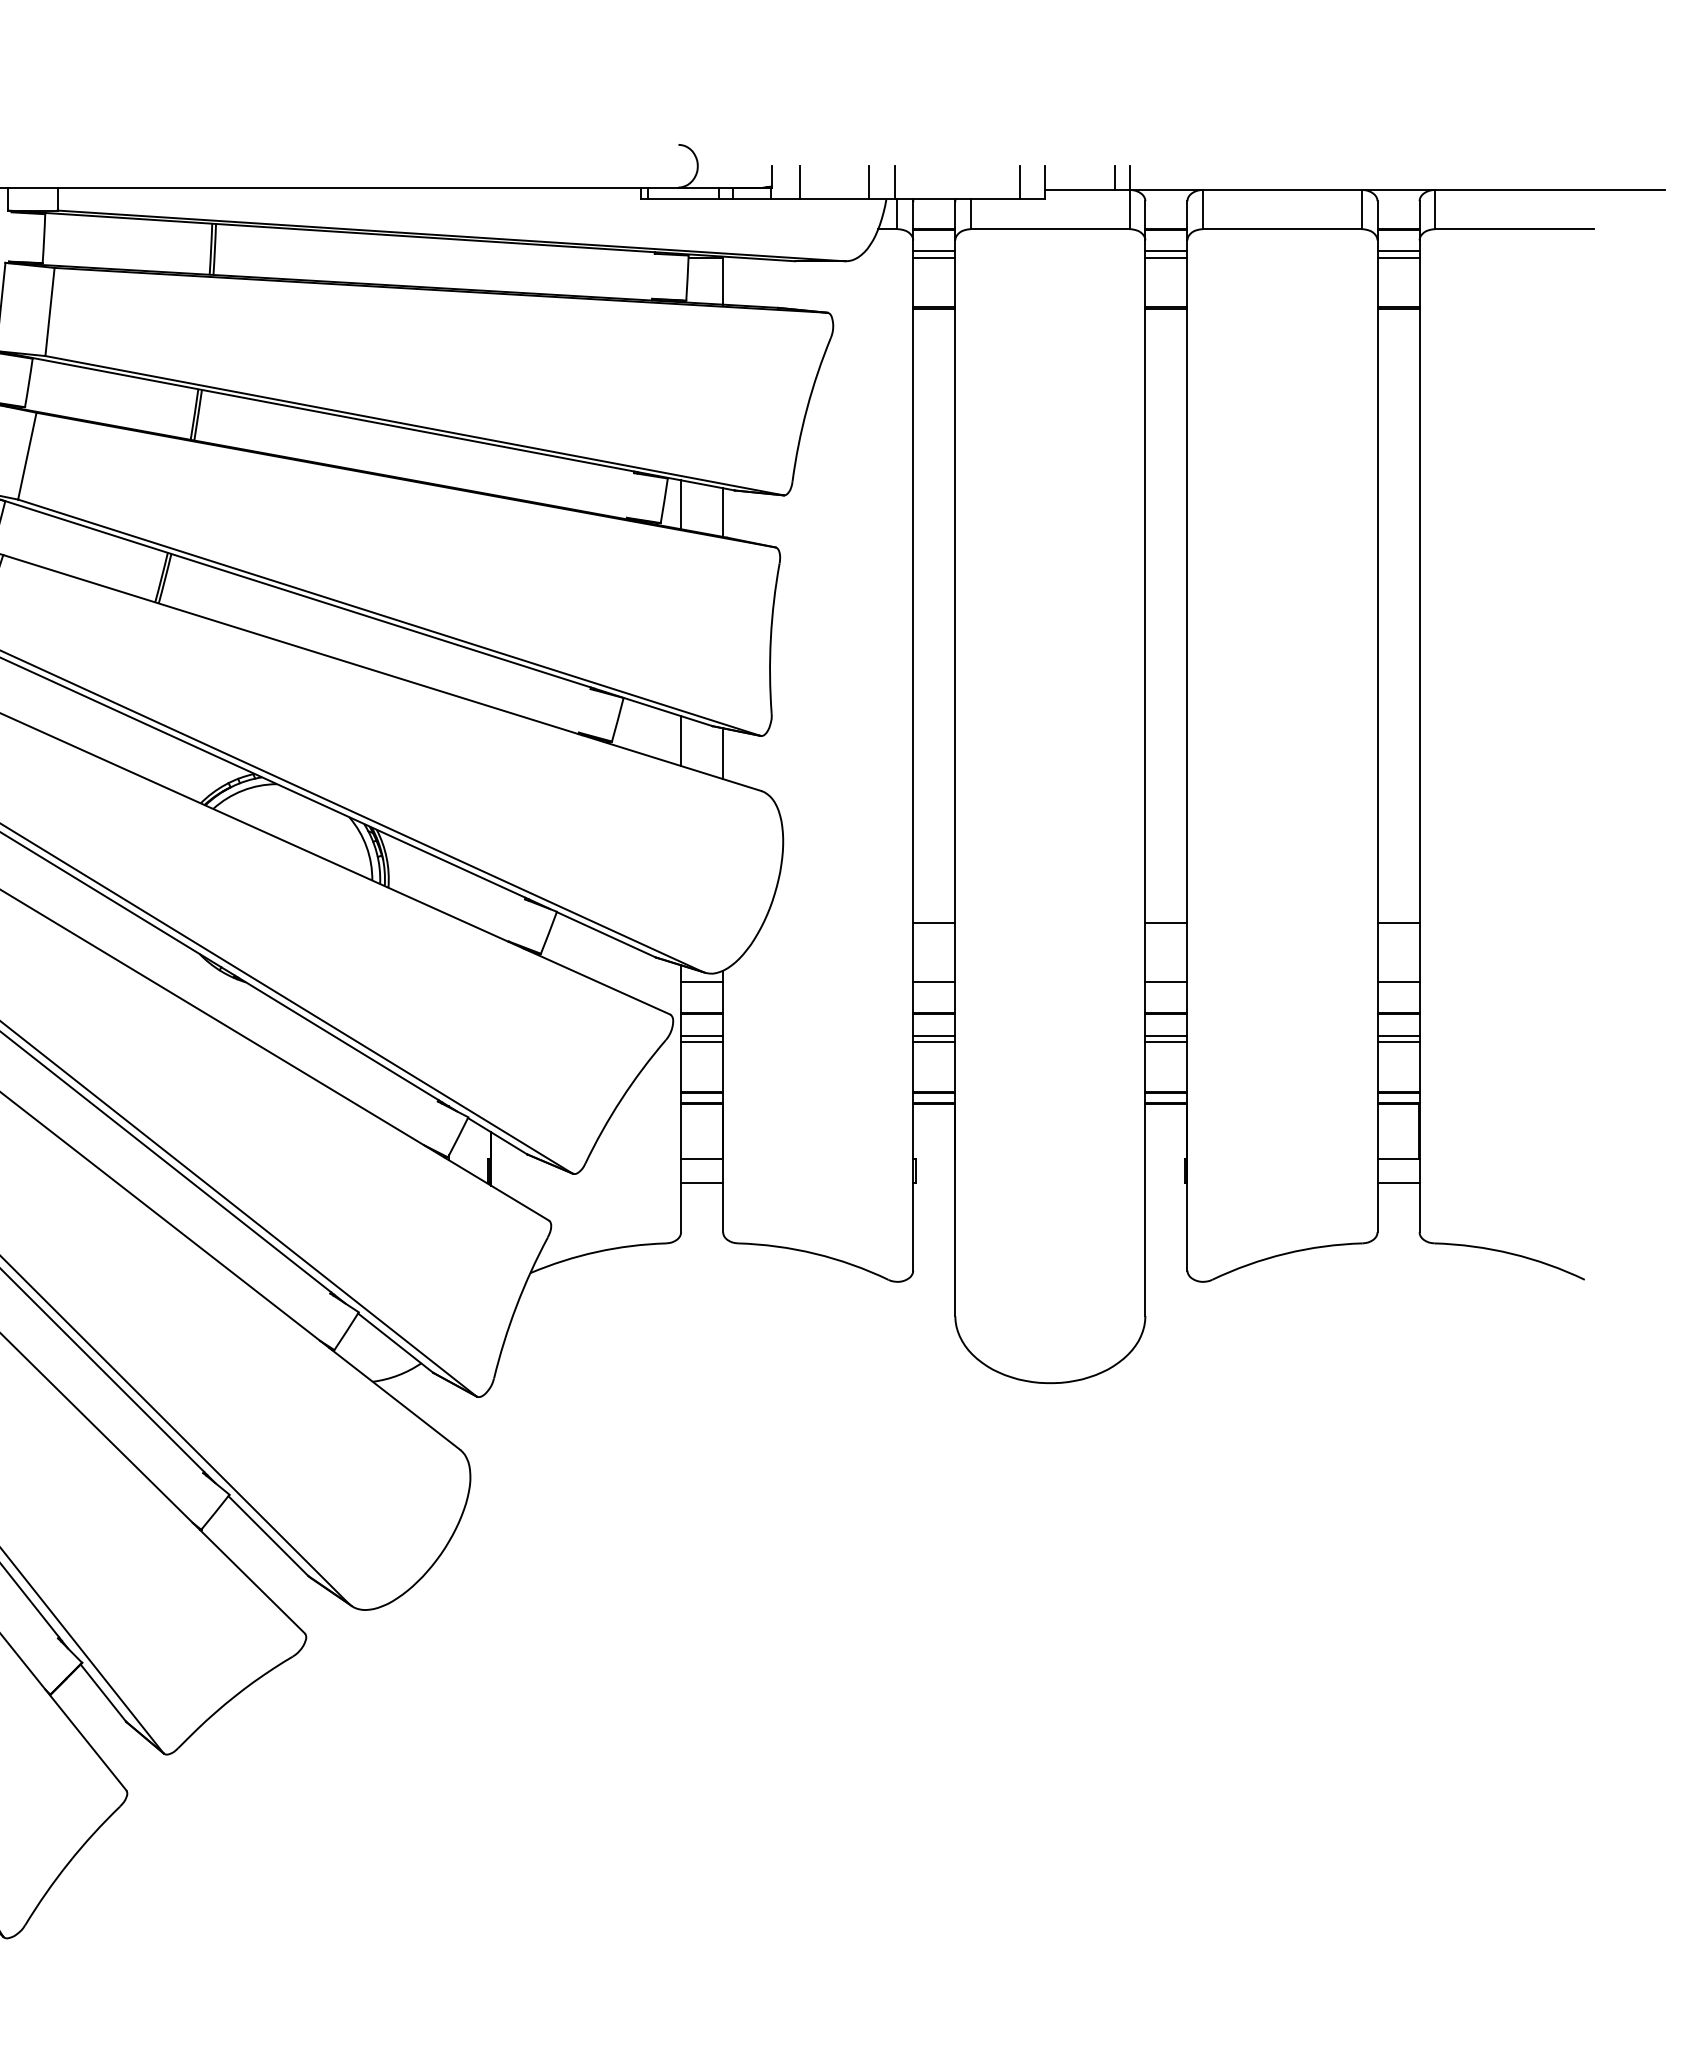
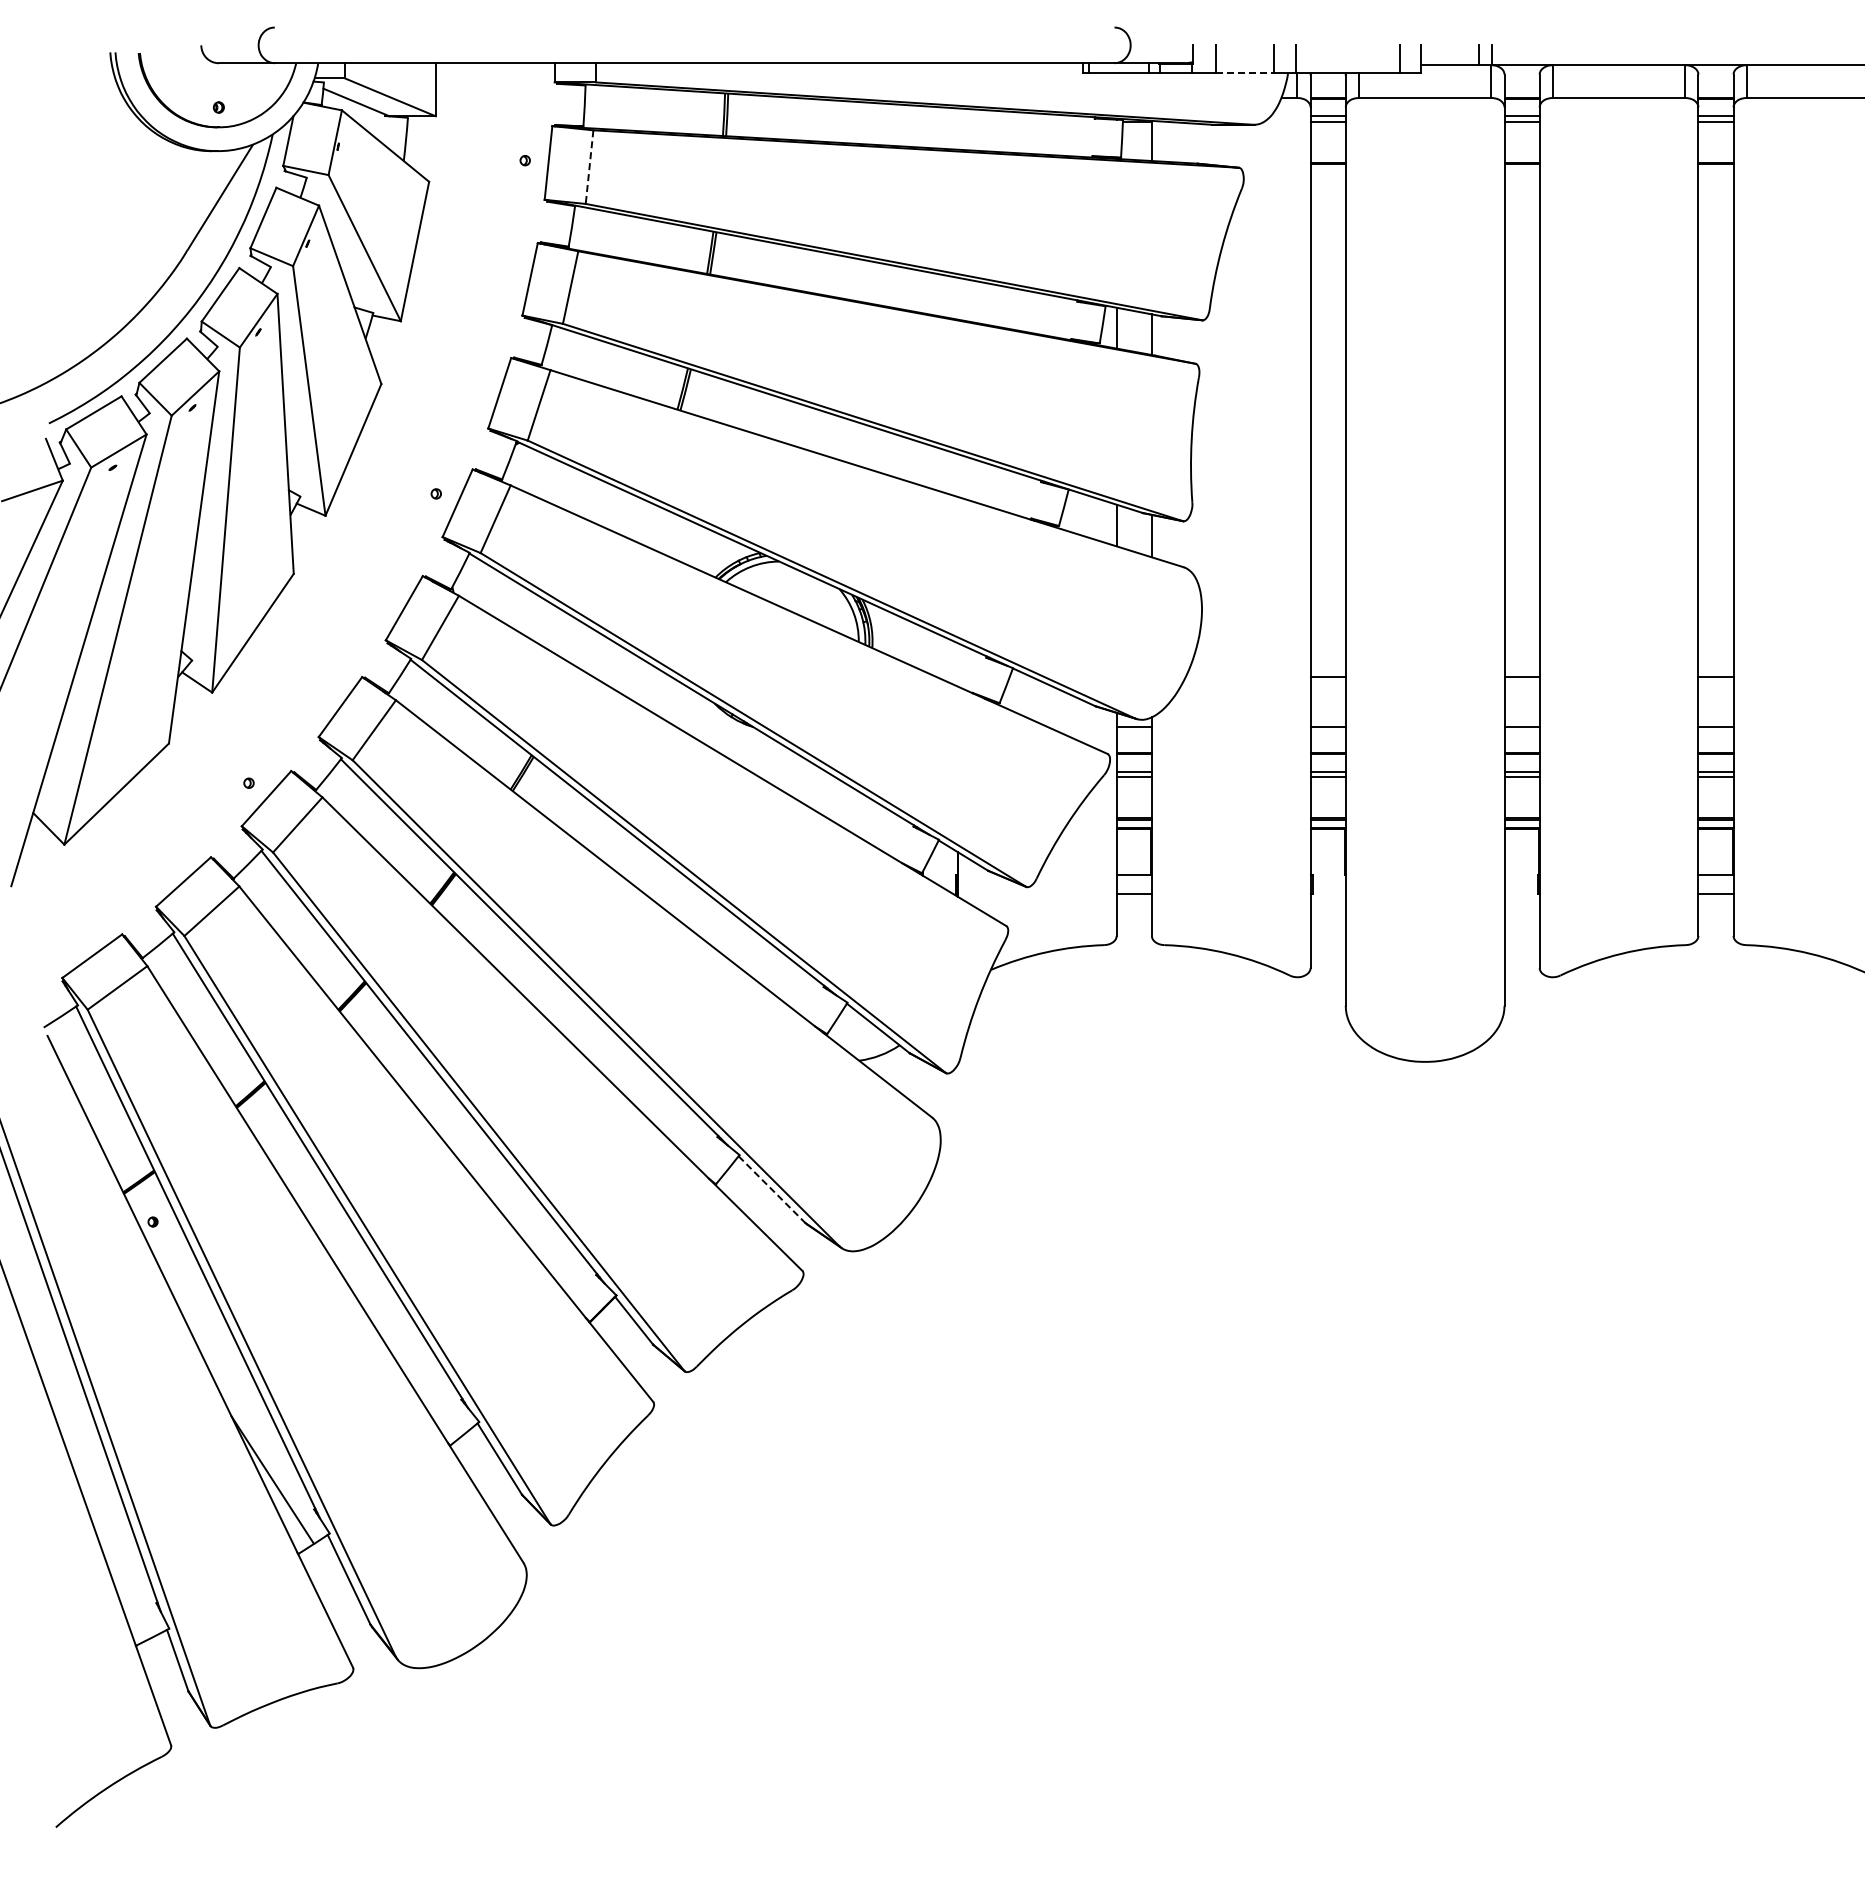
line: (834, 199) -> (1244, 73), solid -> dashed
line: (49, 312) -> (589, 167), solid -> dashed
line: (269, 1537) -> (772, 1190), solid -> dashed

